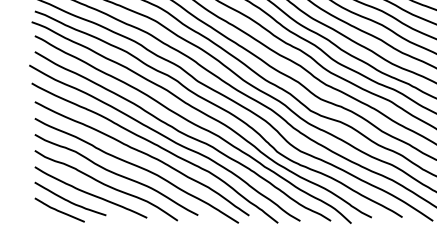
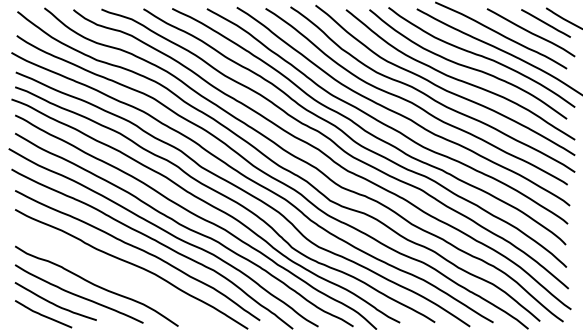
curve: (116, 174) -> (108, 273), removed

